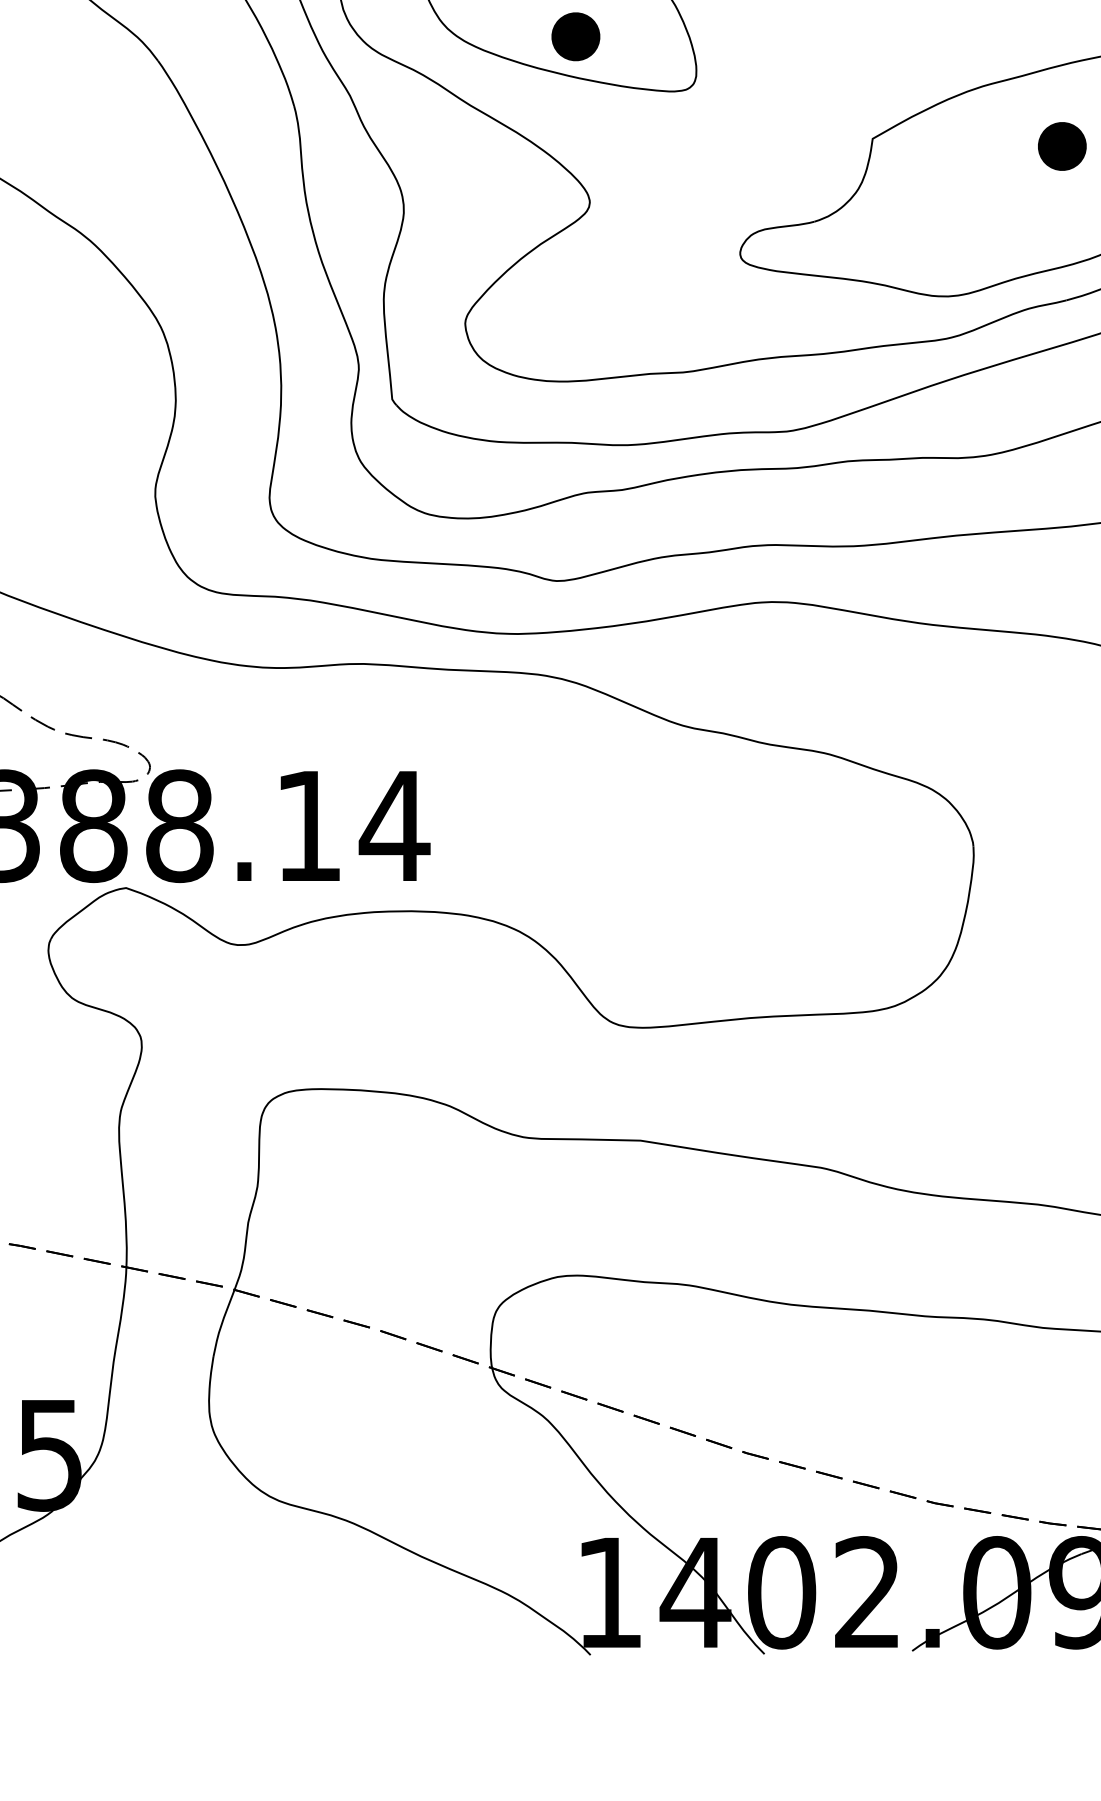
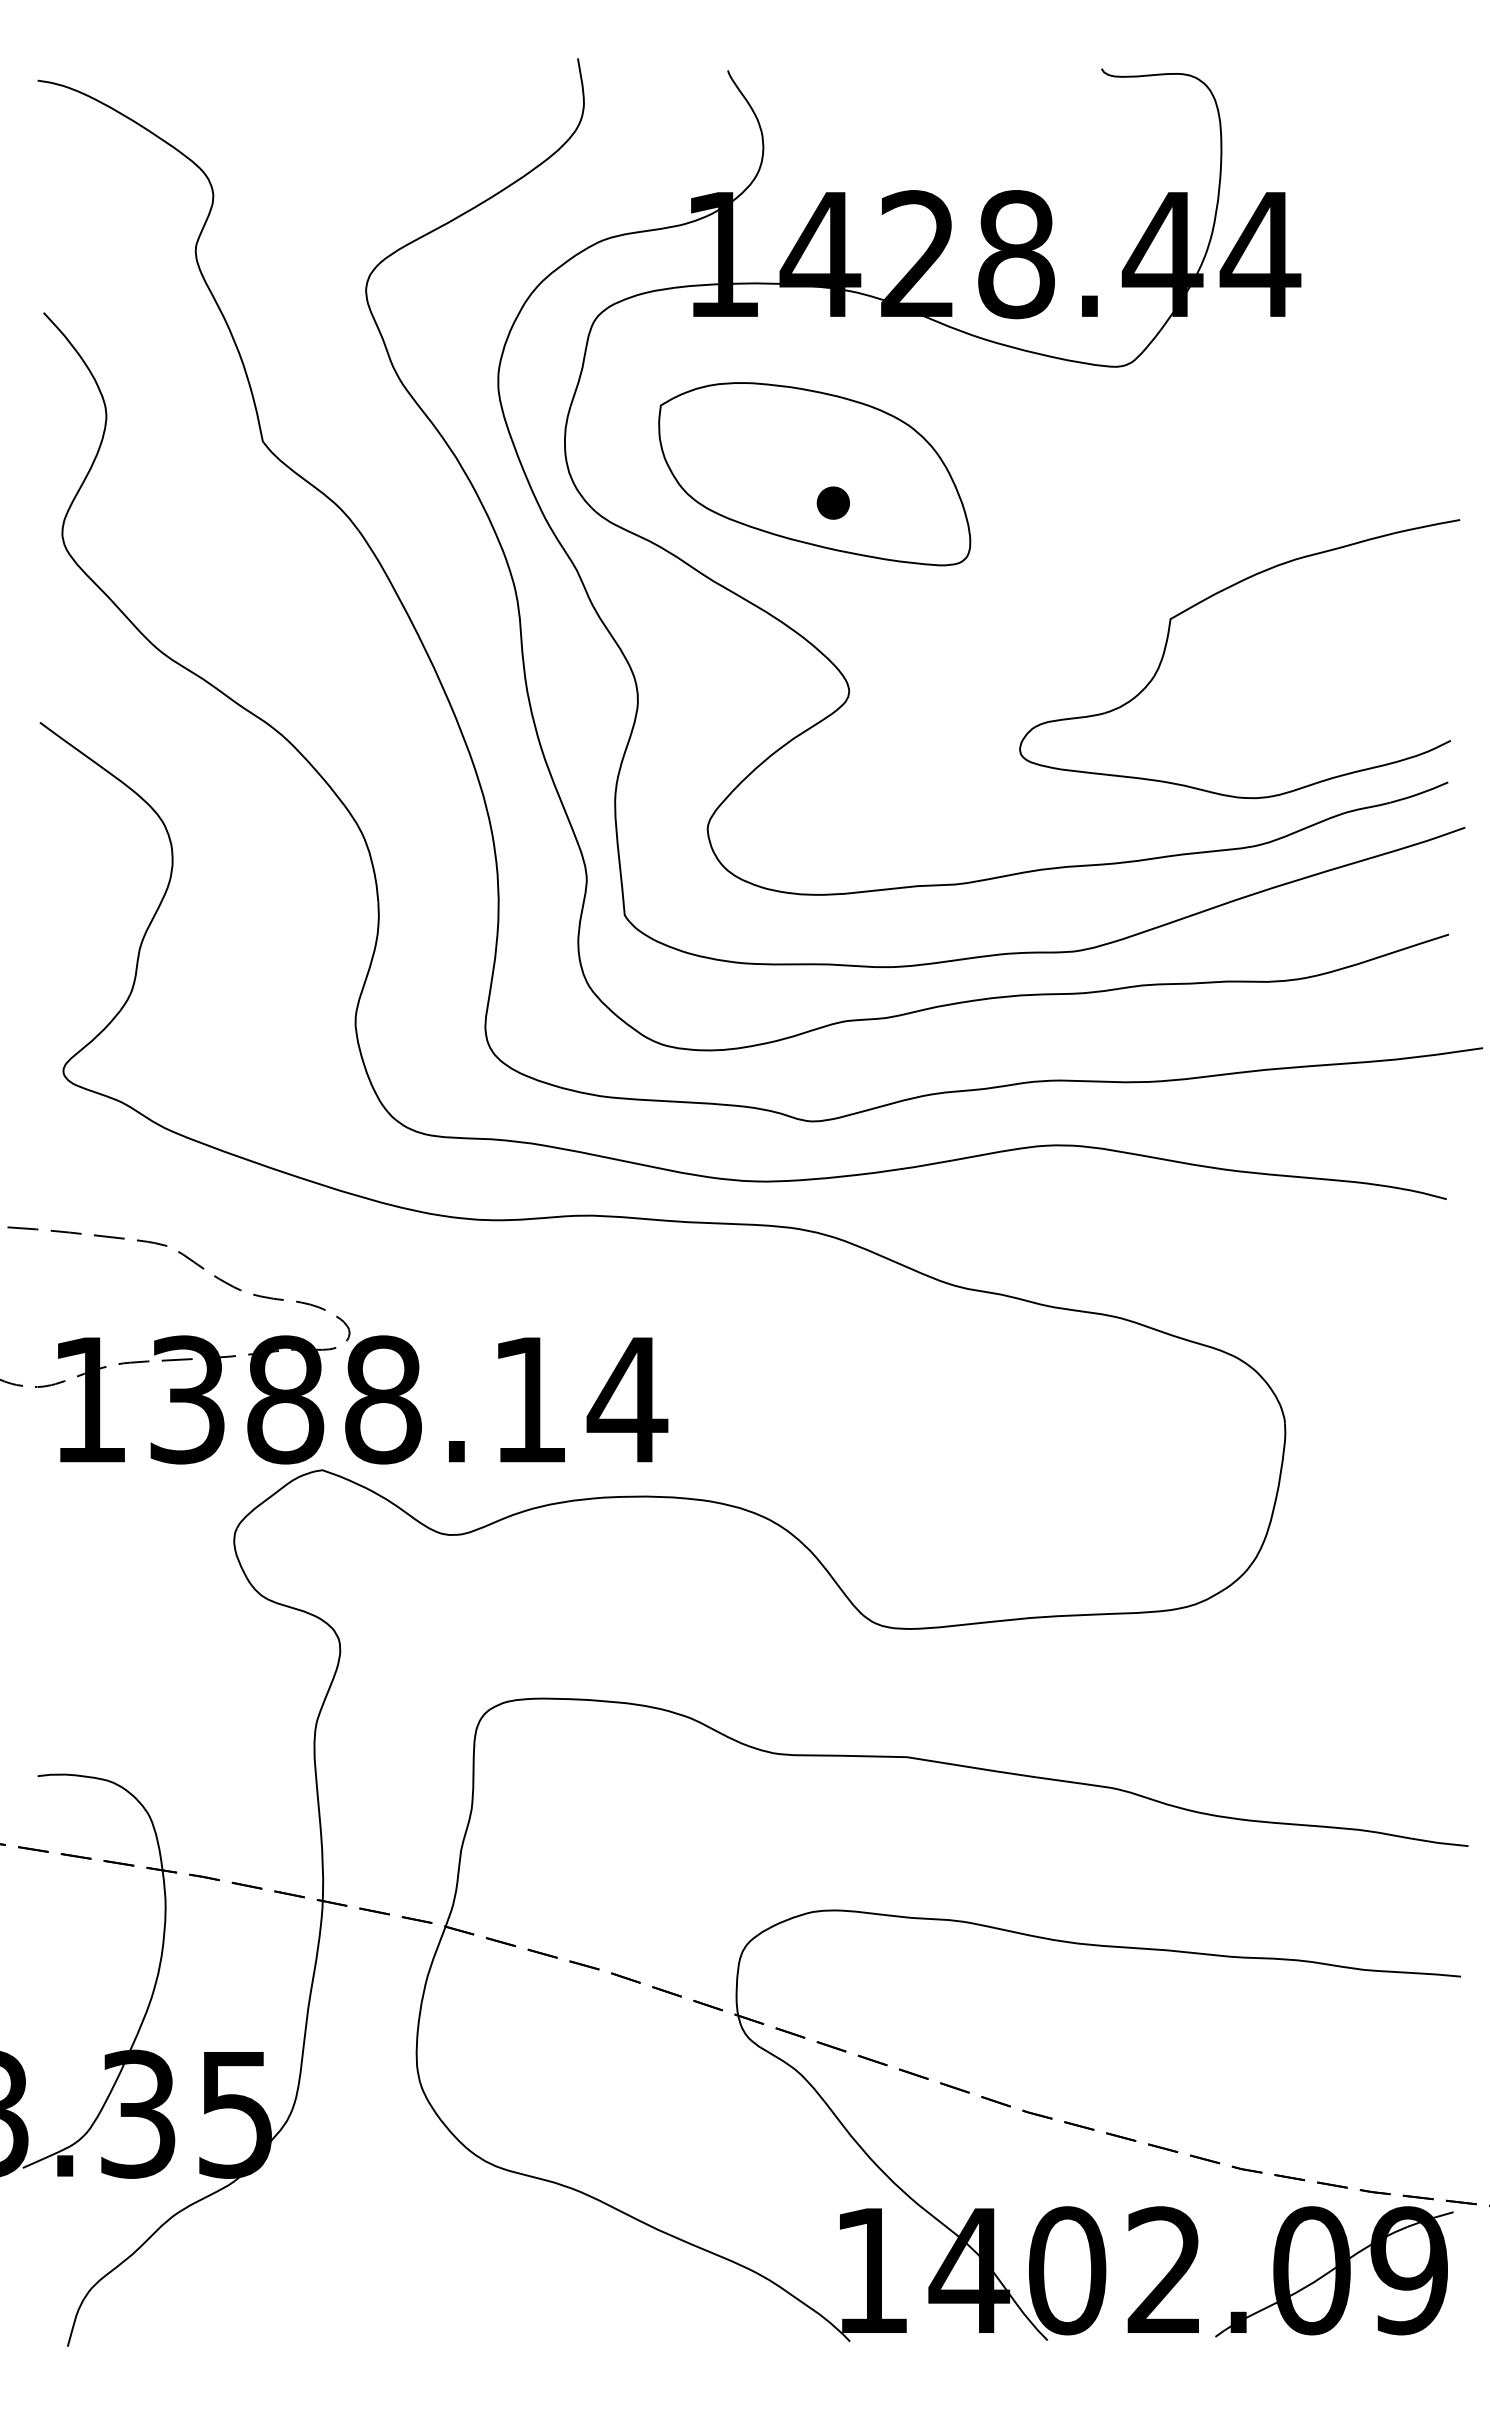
part: (576, 36) -> (833, 502), size x0.6
part: (1061, 146) -> (1385, 627), removed

